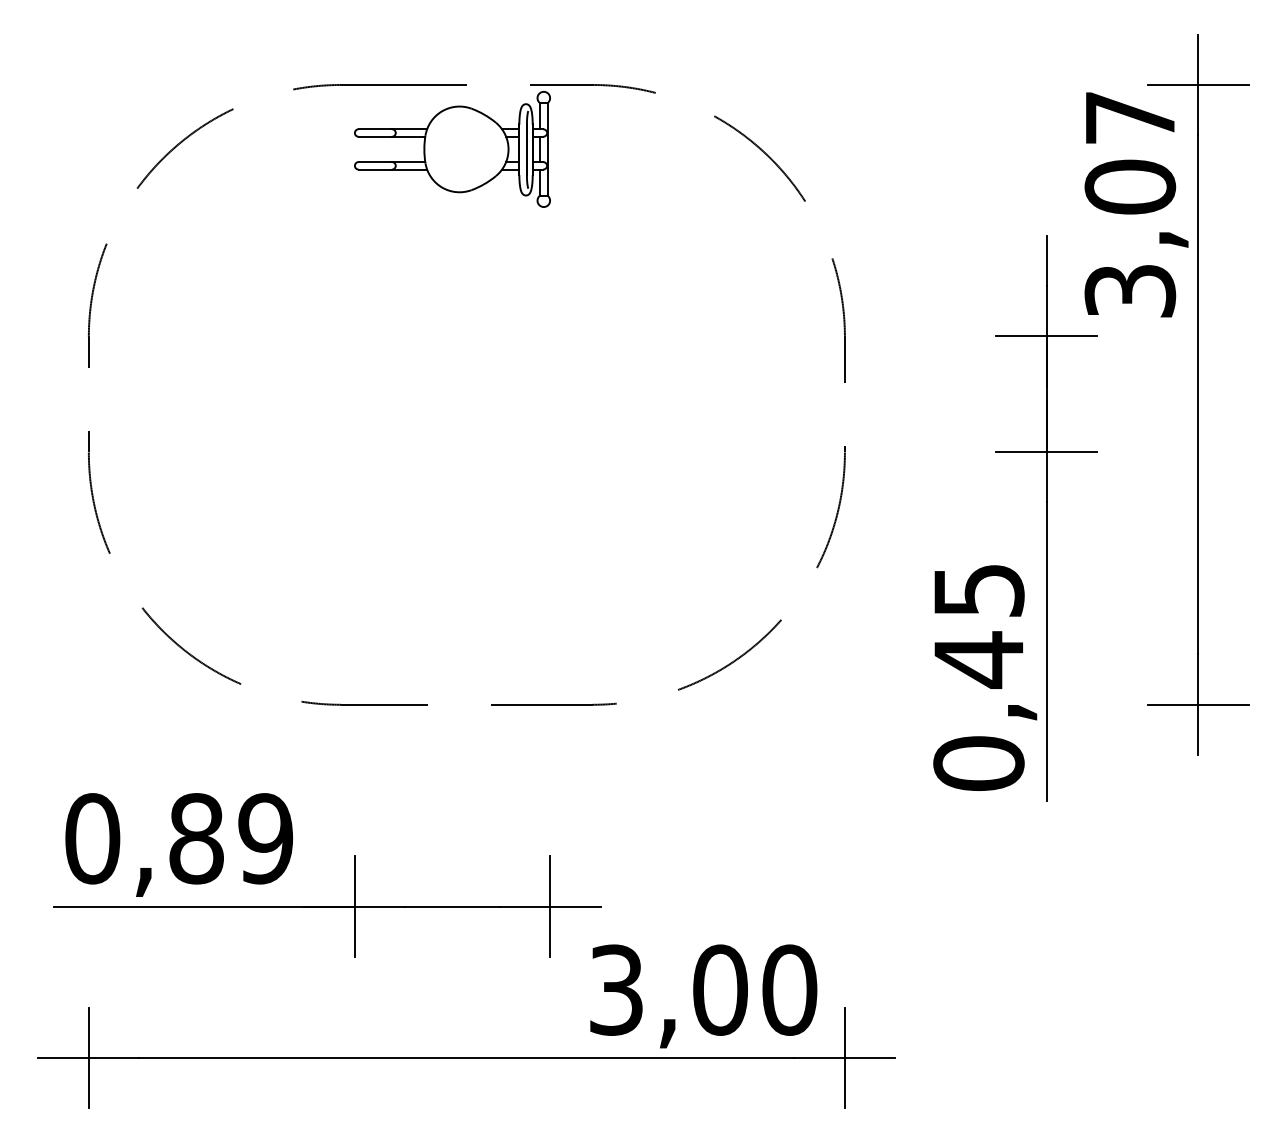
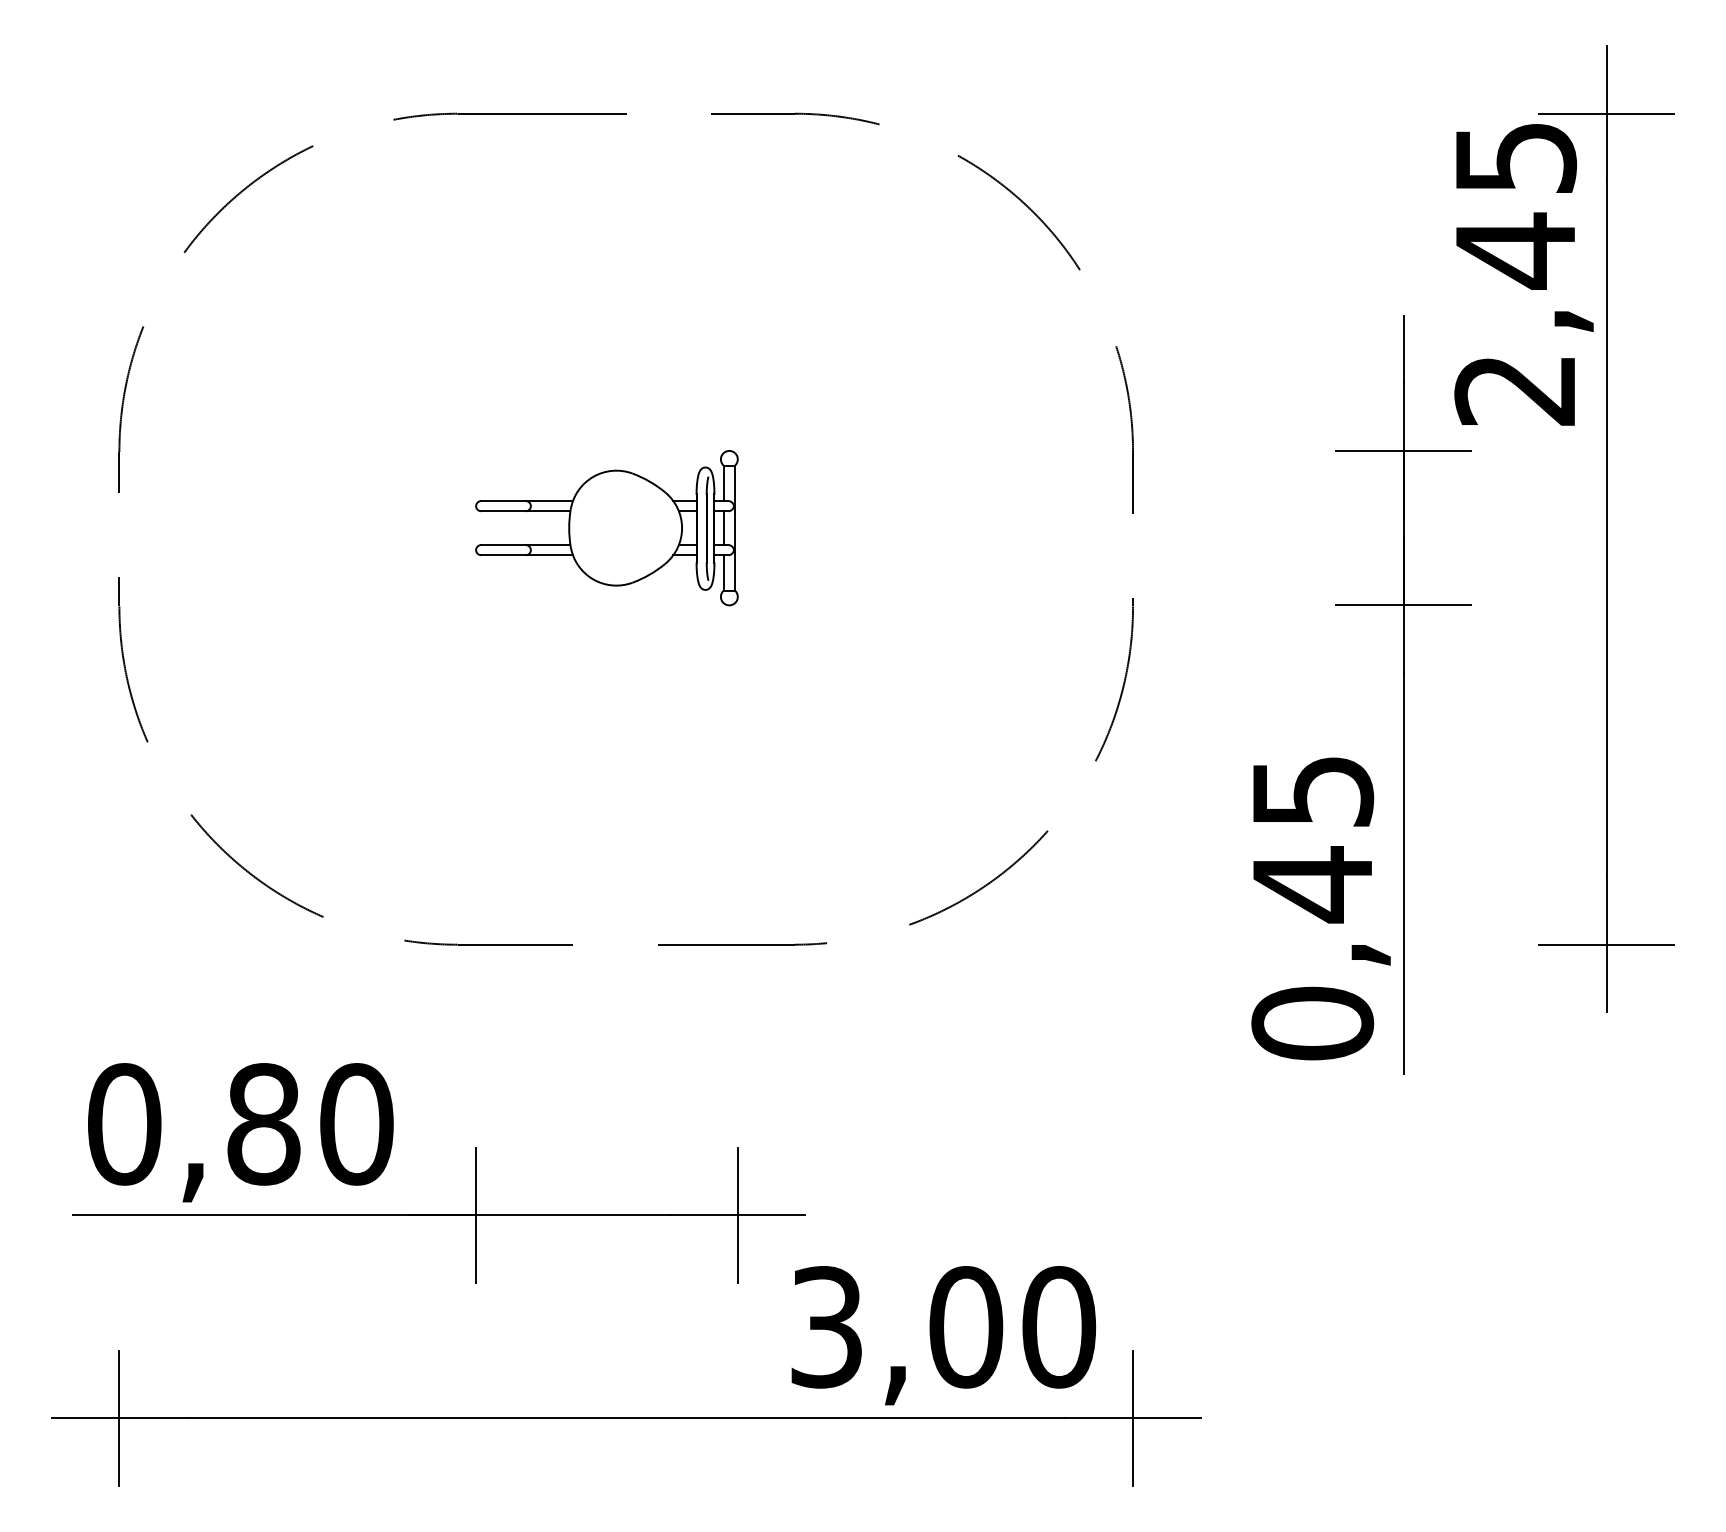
part: (452, 149) -> (606, 528), moved
text: (1130, 204) -> (1515, 274), 3,07 -> 2,45
text: (265, 838) -> (356, 1124), 0,89 -> 0,80

